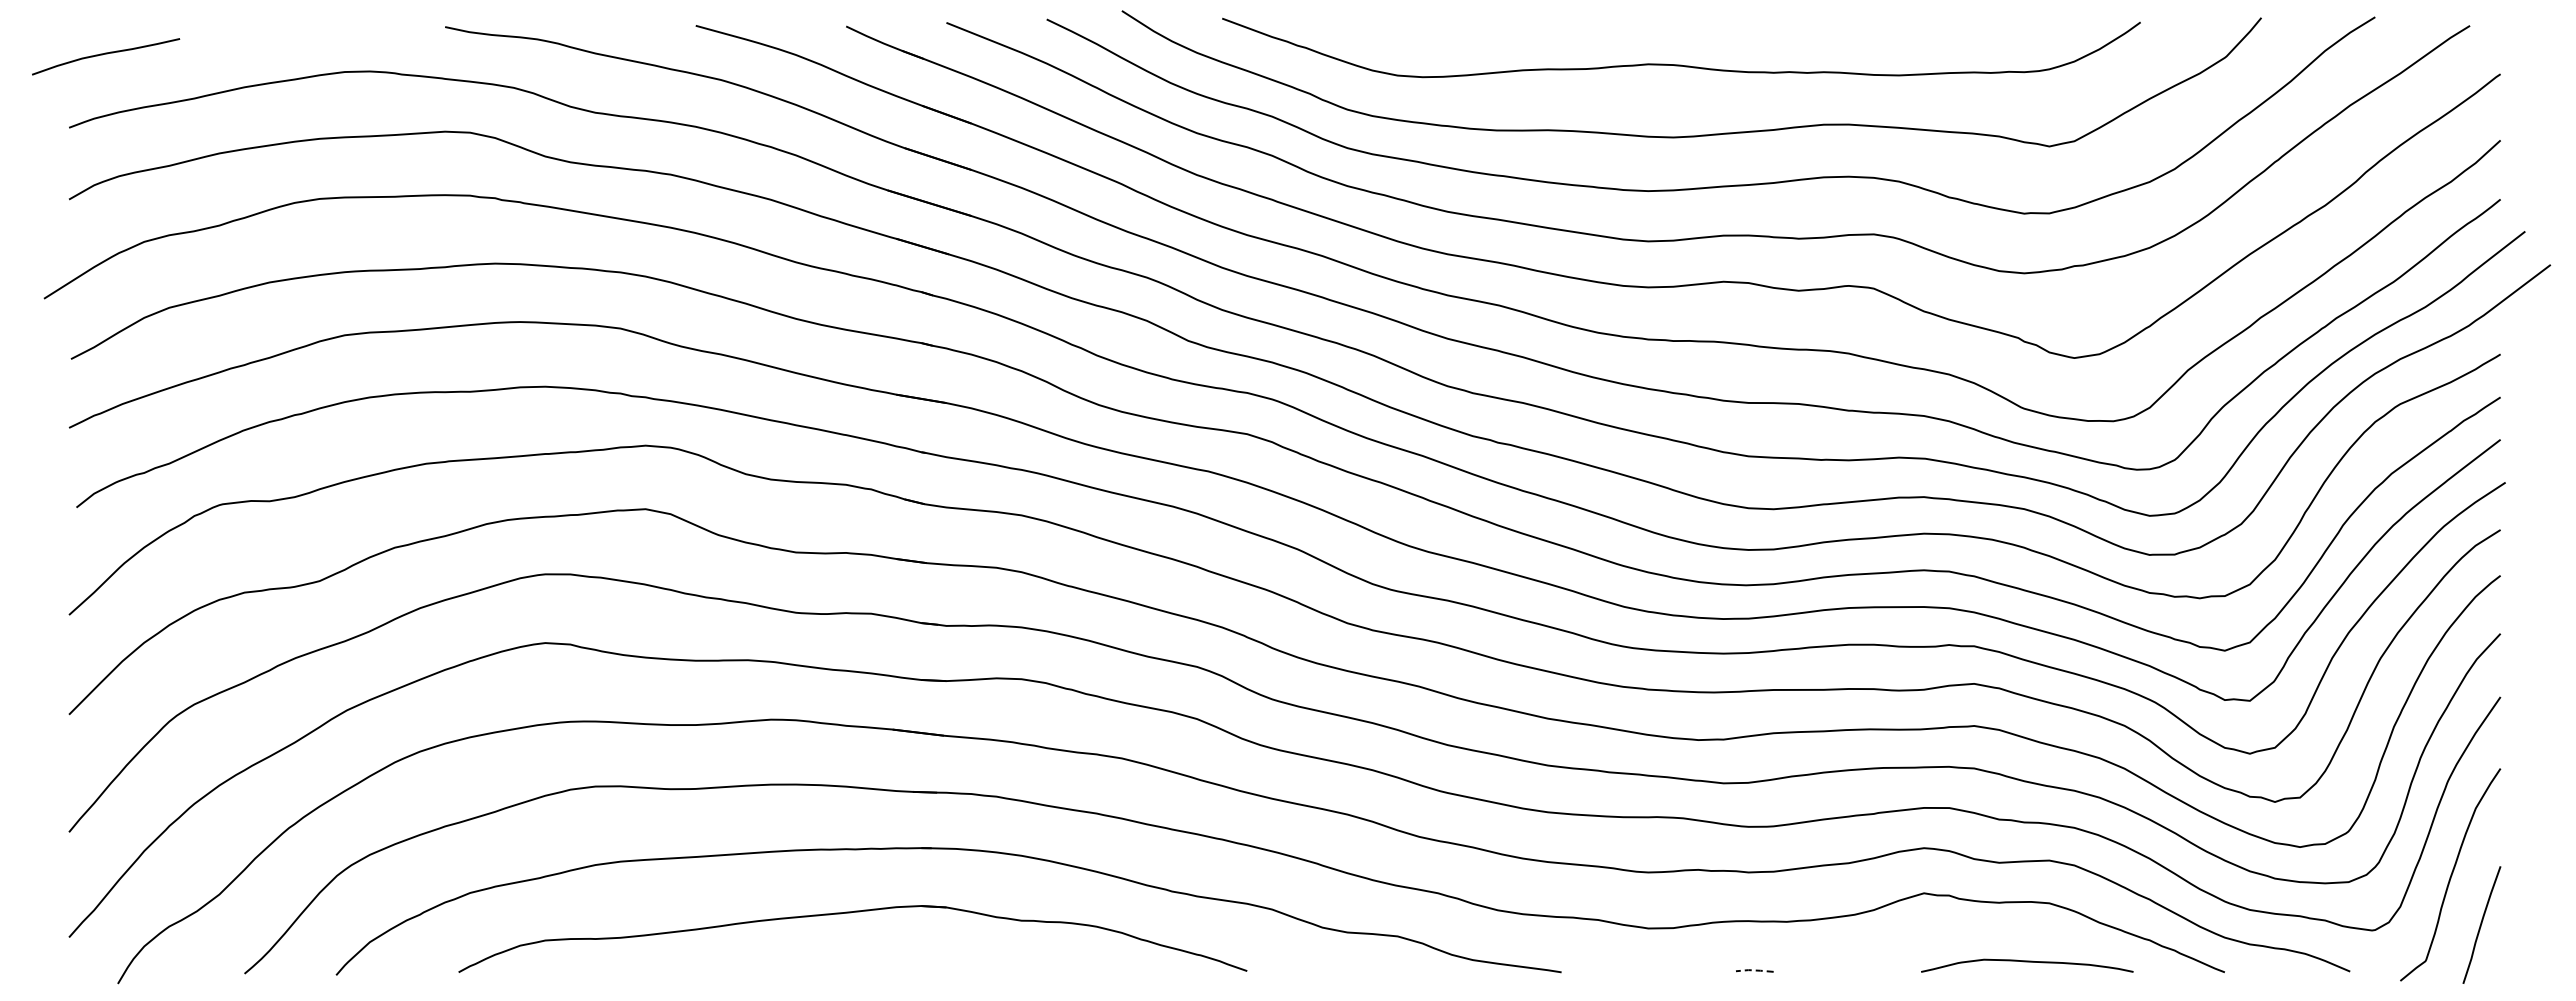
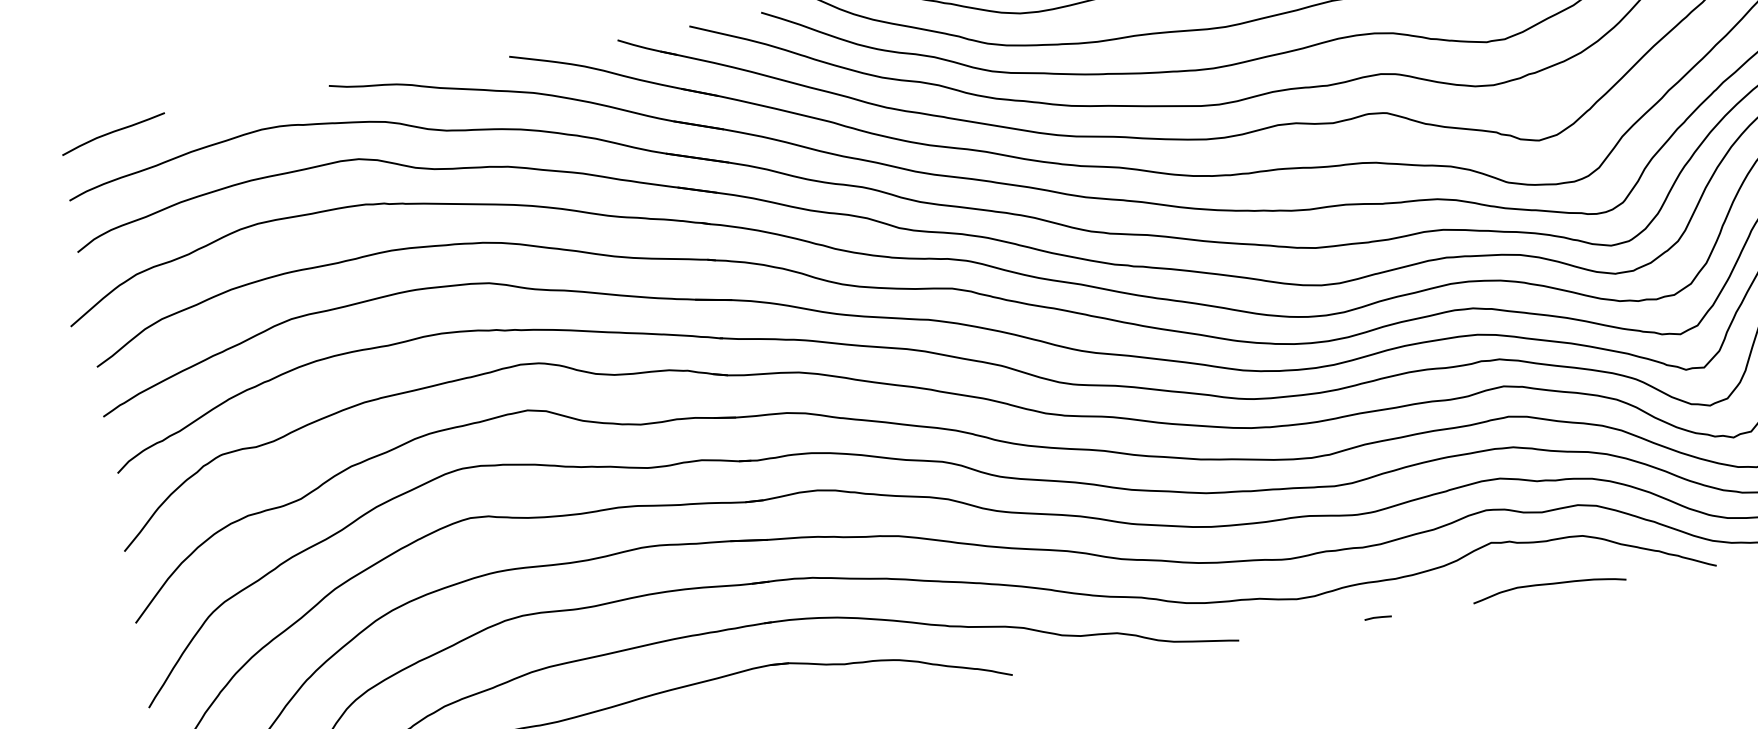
curve: (106, 54) -> (113, 132), moved
curve: (2027, 962) -> (1549, 584), moved
line: (1754, 970) -> (1377, 617), dashed -> solid

